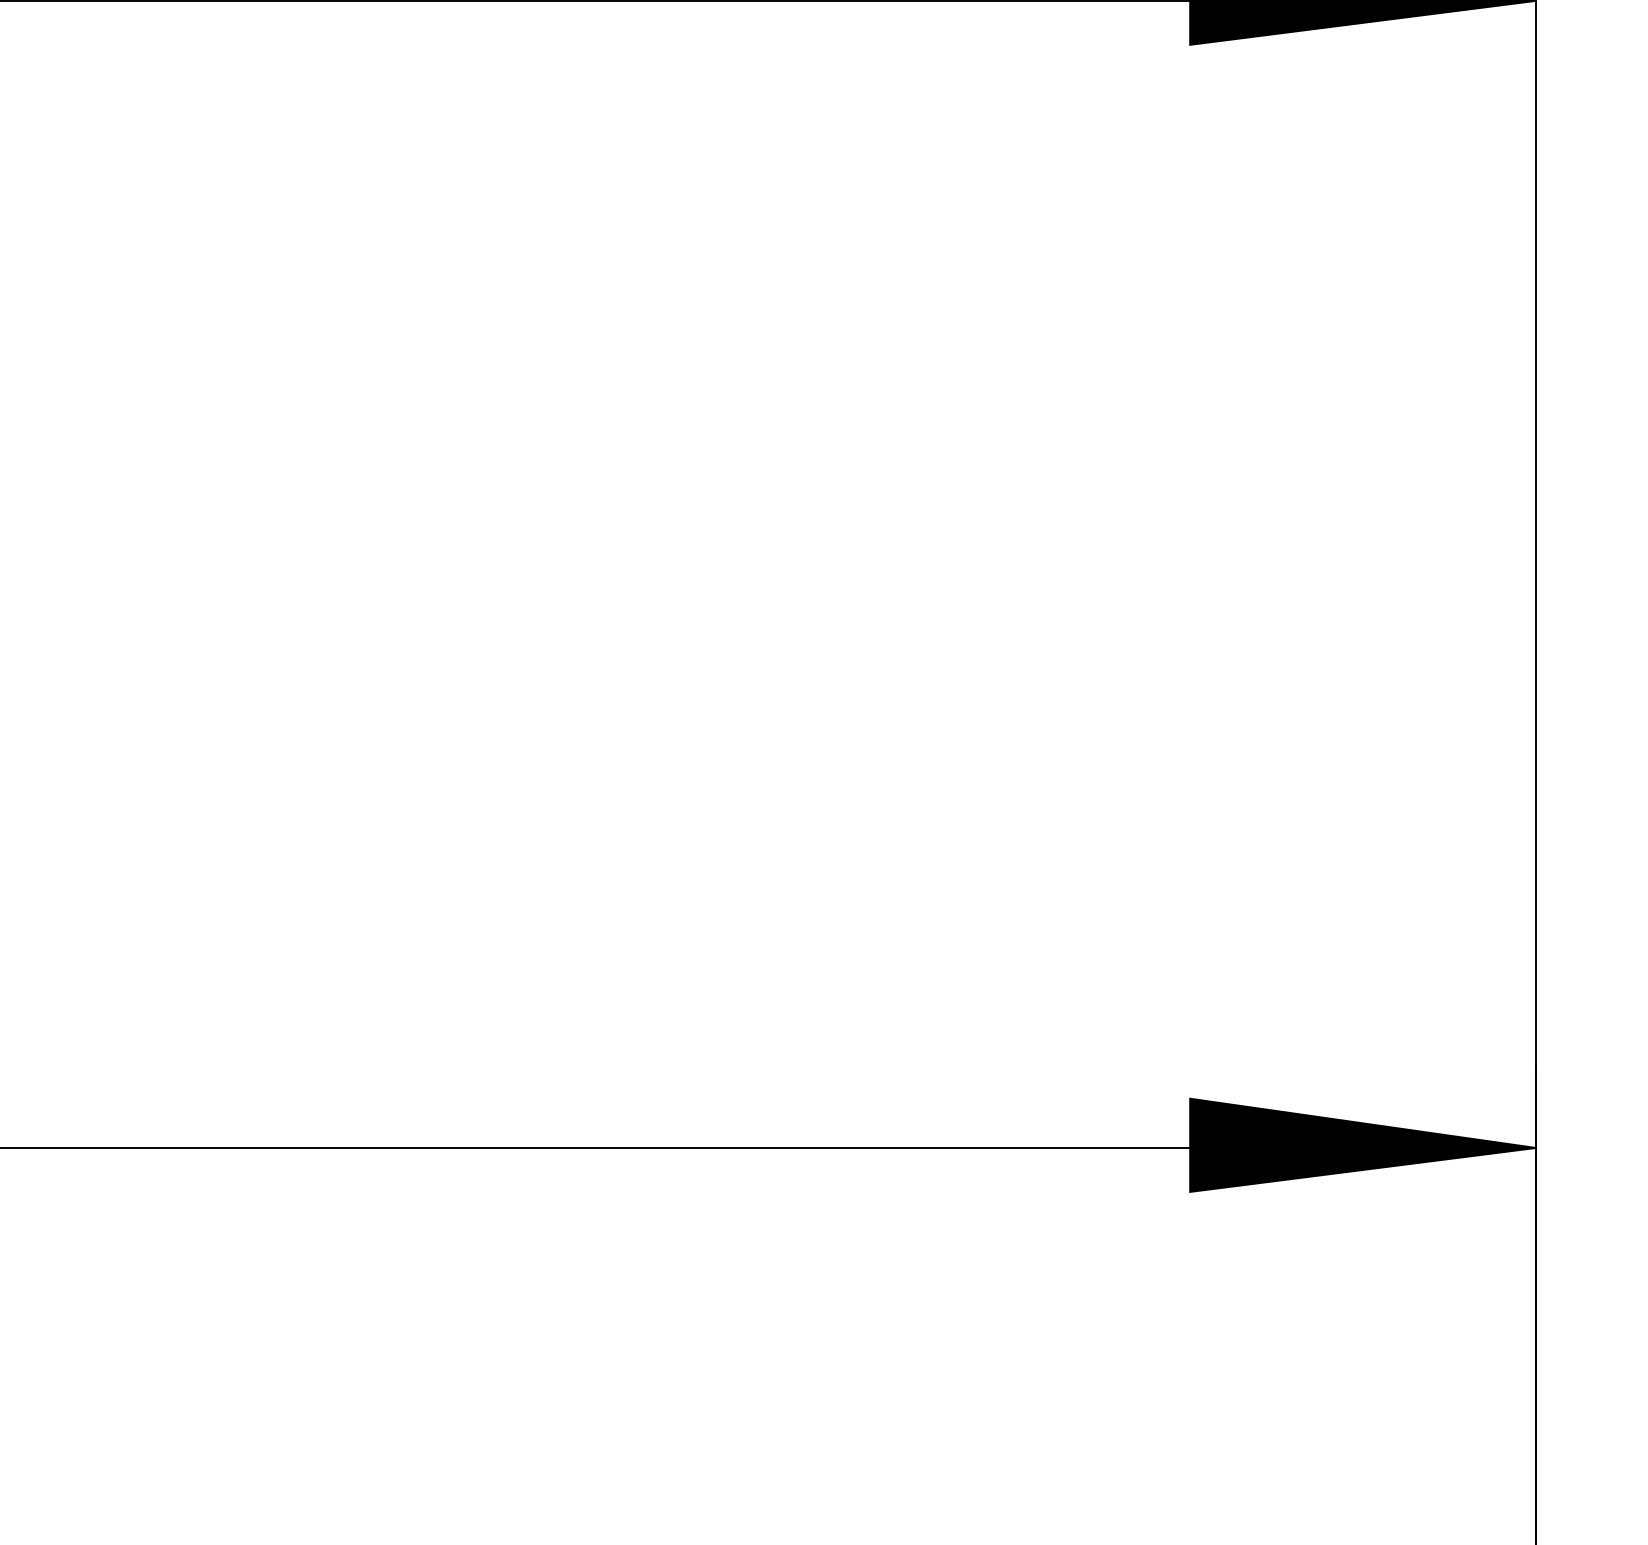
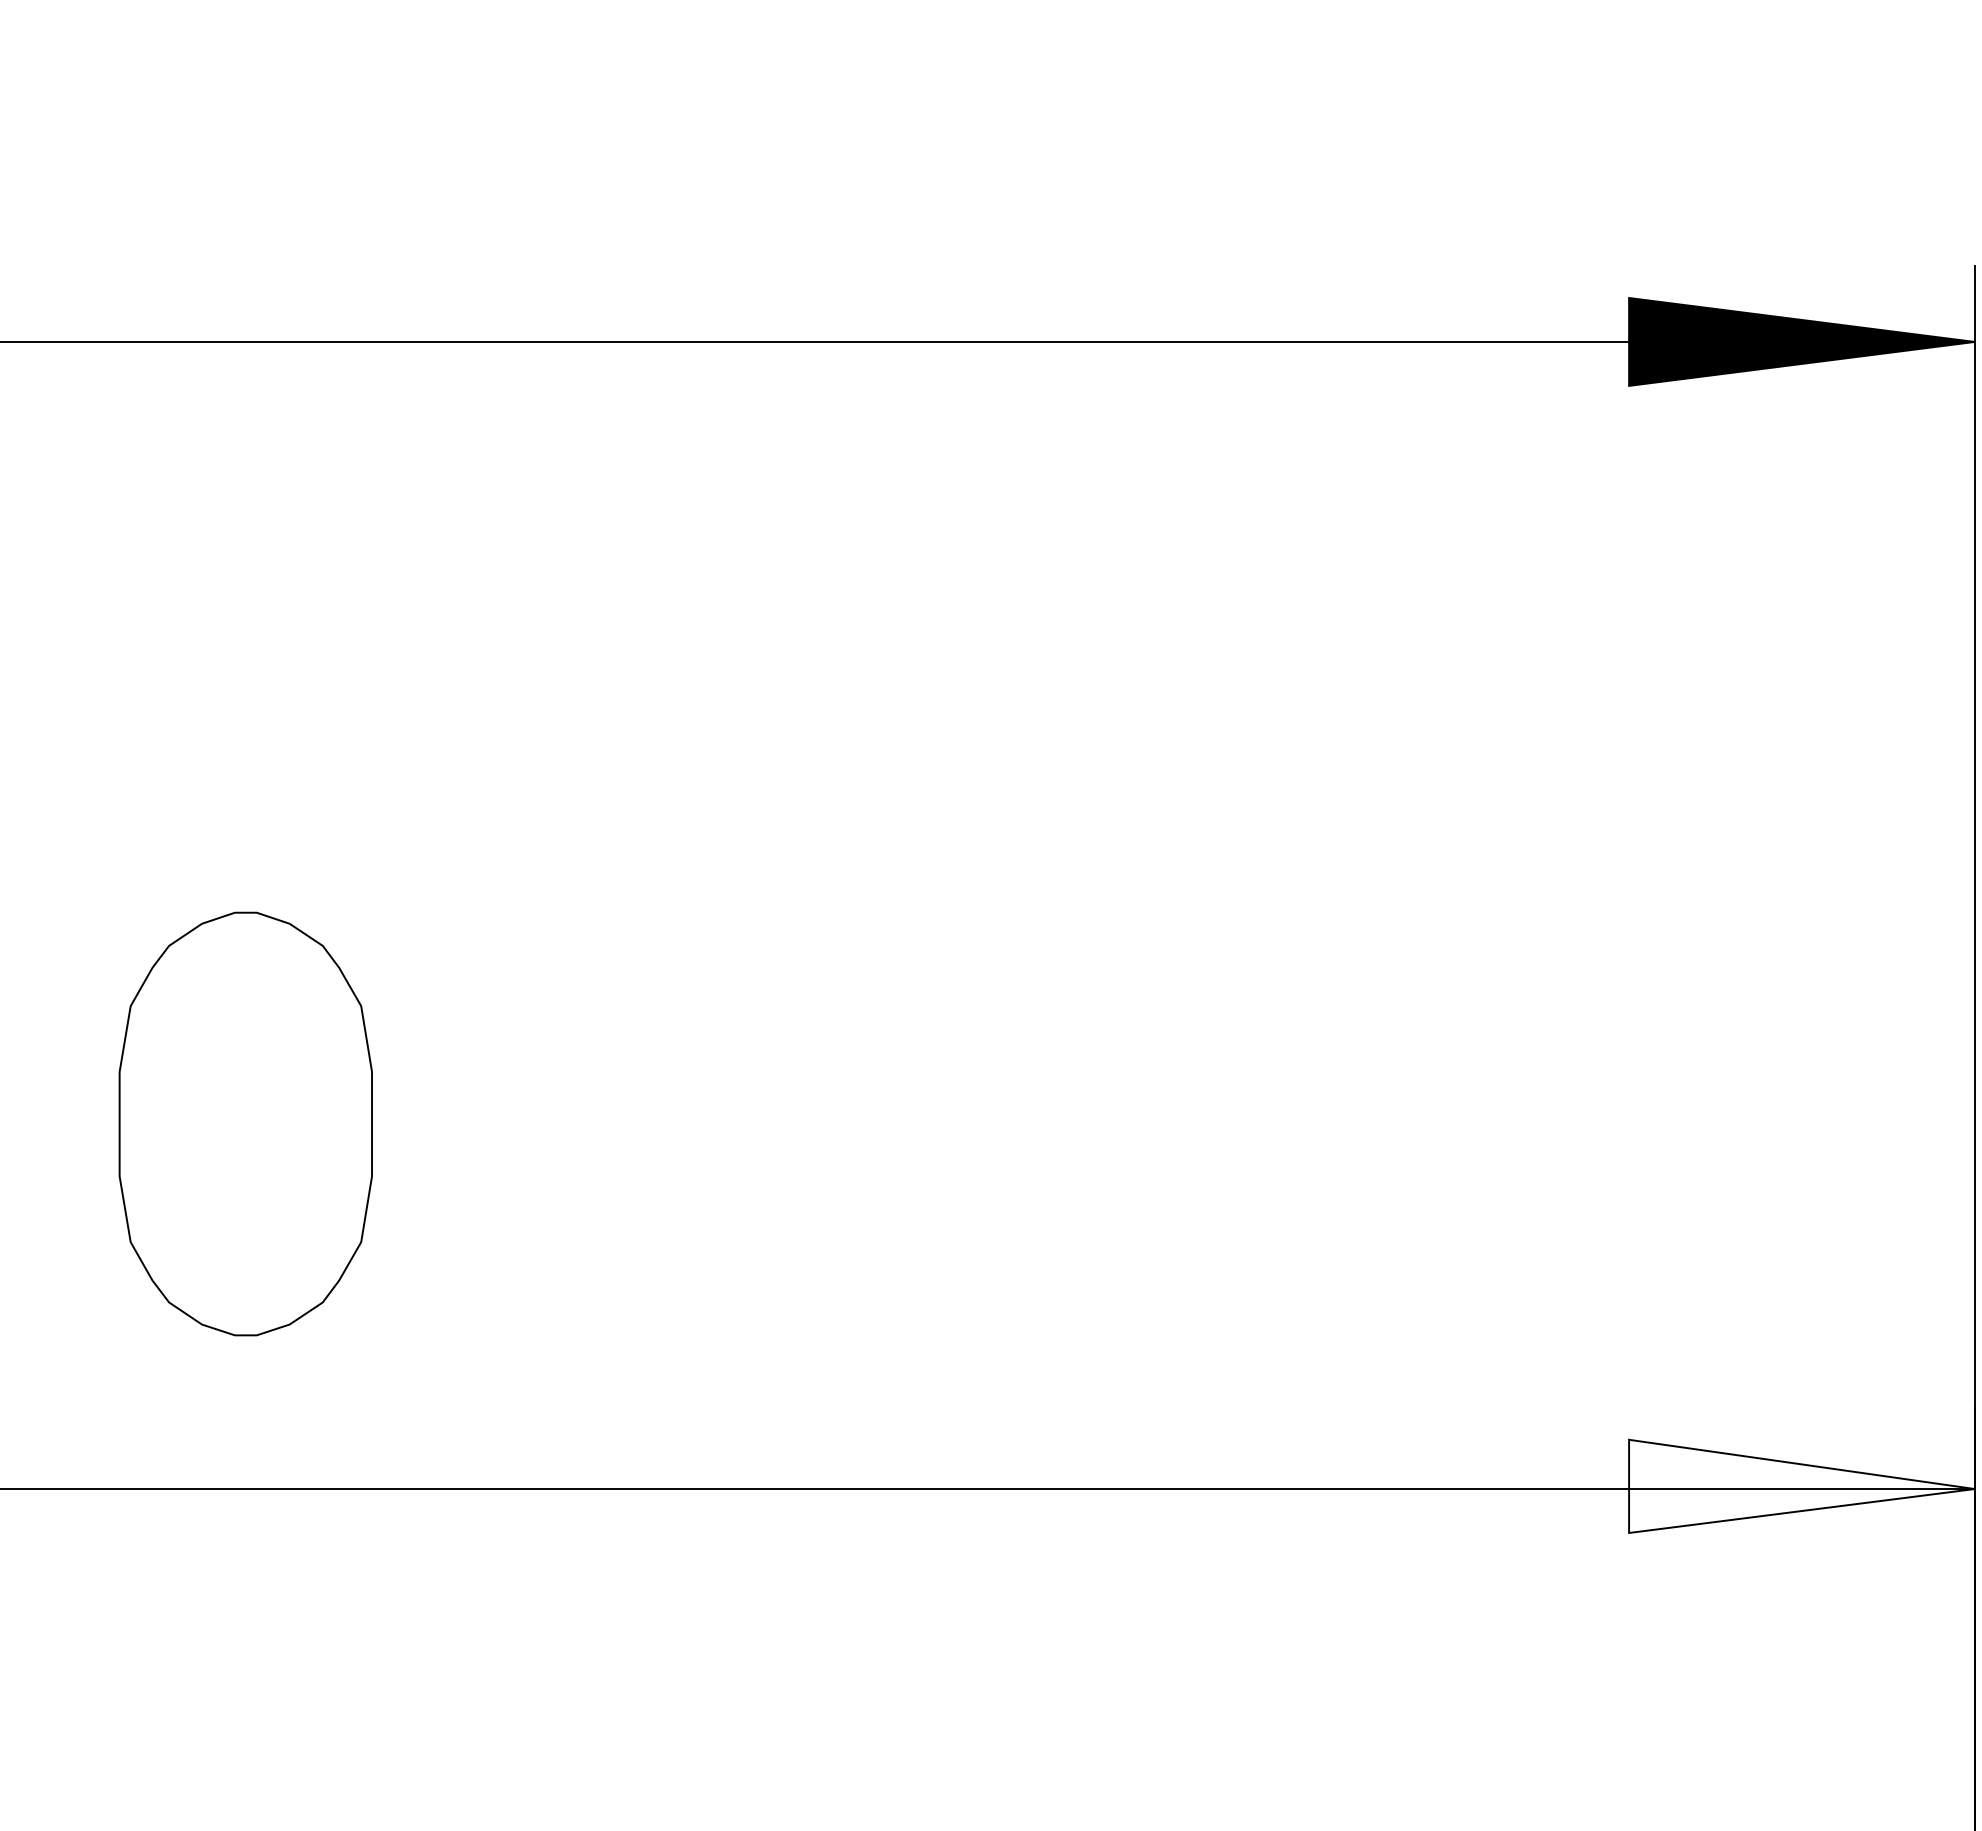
fill: (1362, 1144) -> (1801, 1485), removed

